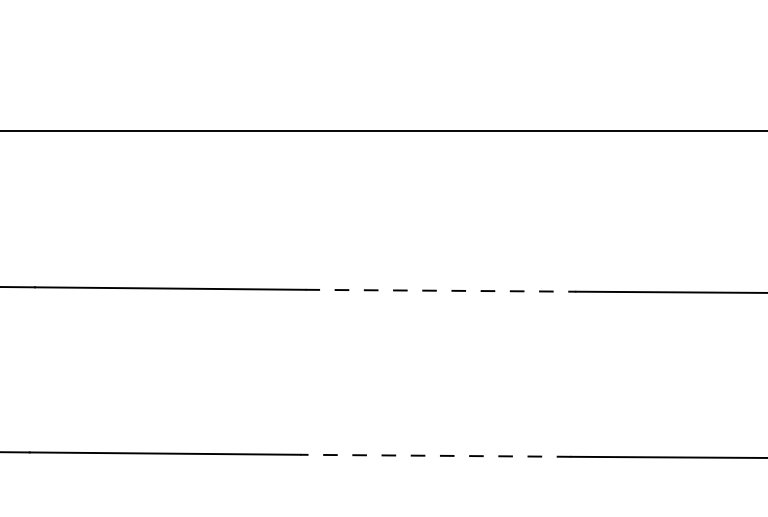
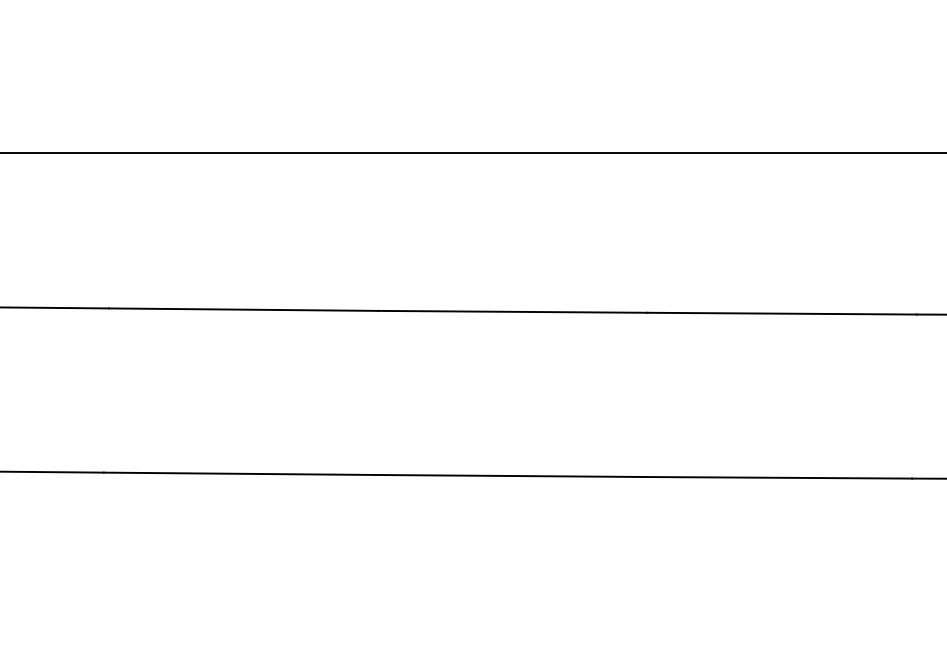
line: (440, 290) -> (512, 311), dashed -> solid
line: (435, 455) -> (507, 475), dashed -> solid

